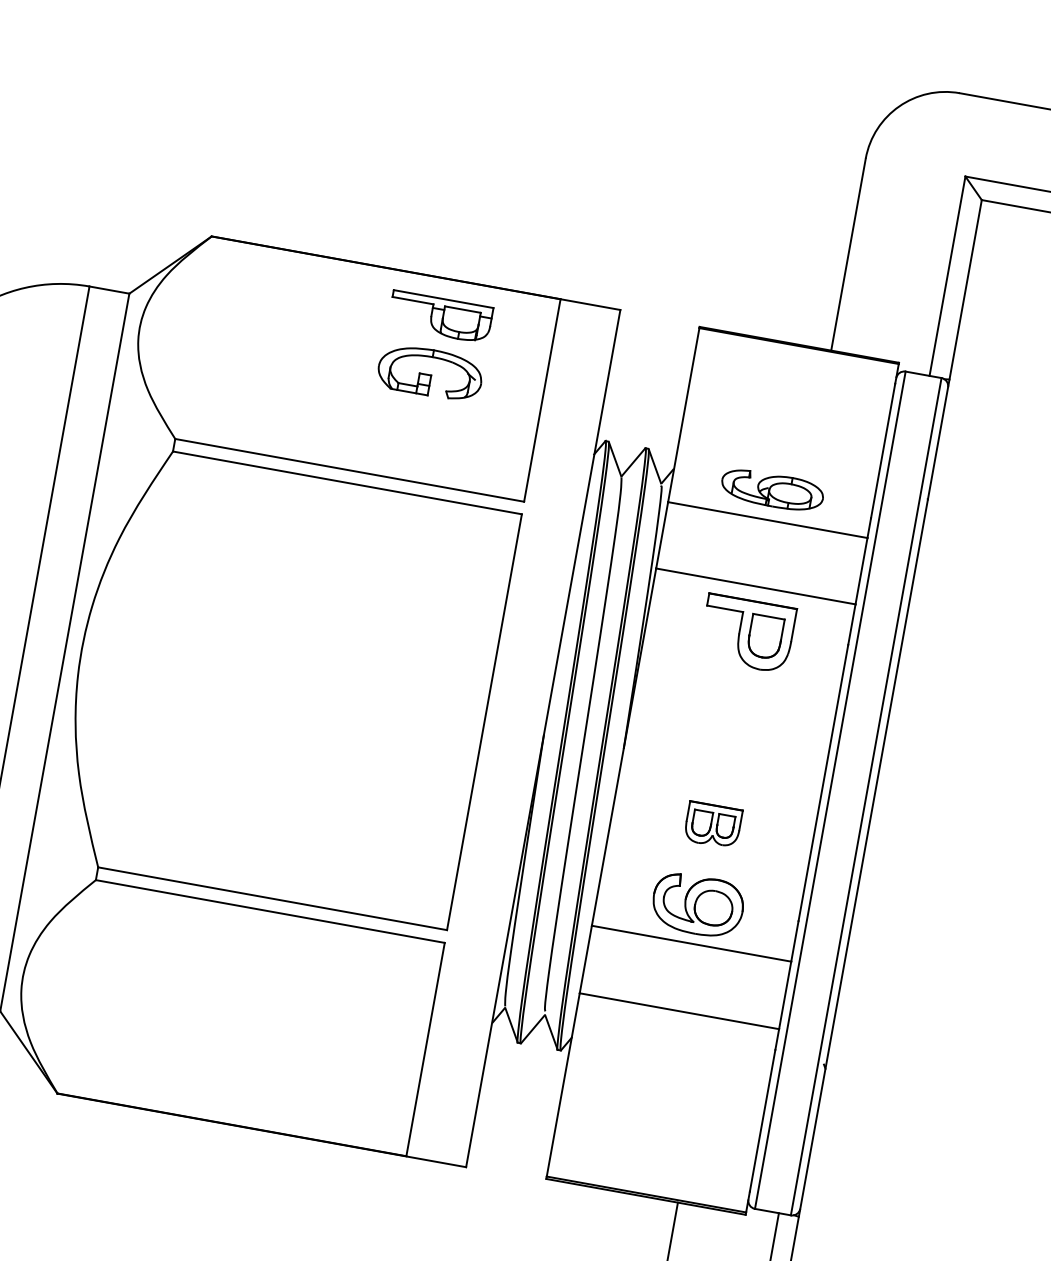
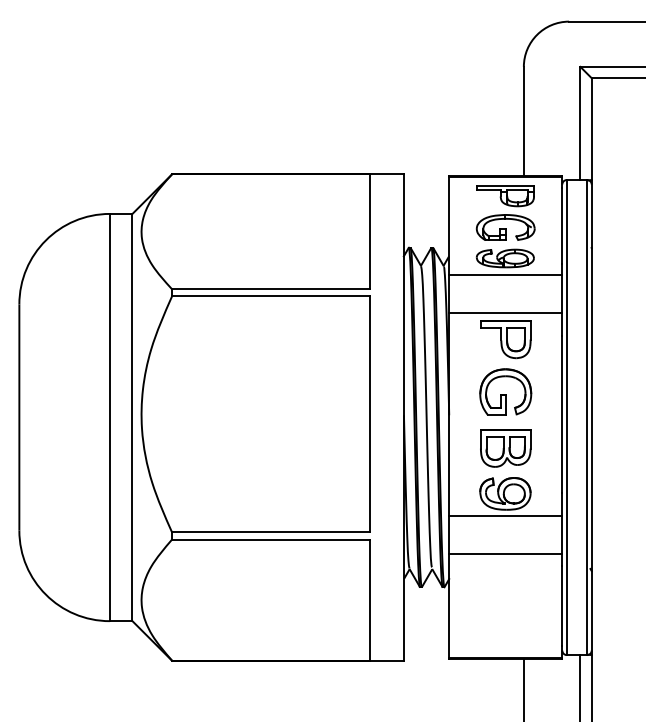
part: (434, 345) -> (505, 212), moved
part: (730, 724) -> (505, 391), added
part: (712, 825) -> (505, 448), size x1.67

